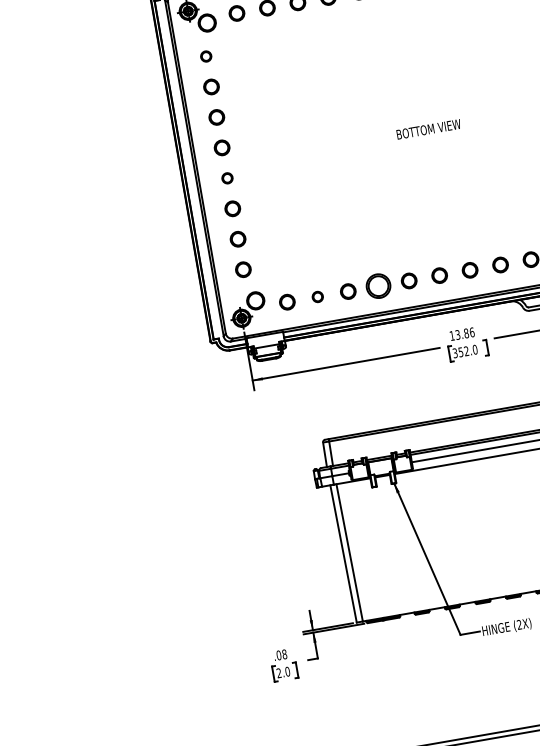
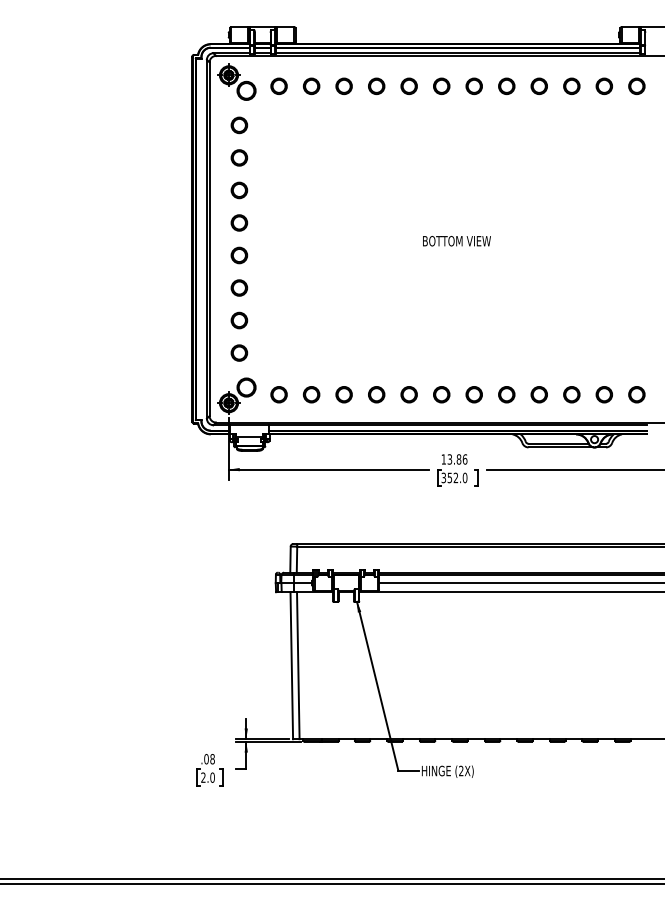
part: (206, 56) -> (239, 125), size x1.43
part: (227, 178) -> (239, 255), size x1.43
part: (378, 286) -> (376, 394), size x0.62
part: (317, 296) -> (311, 394), size x1.43

